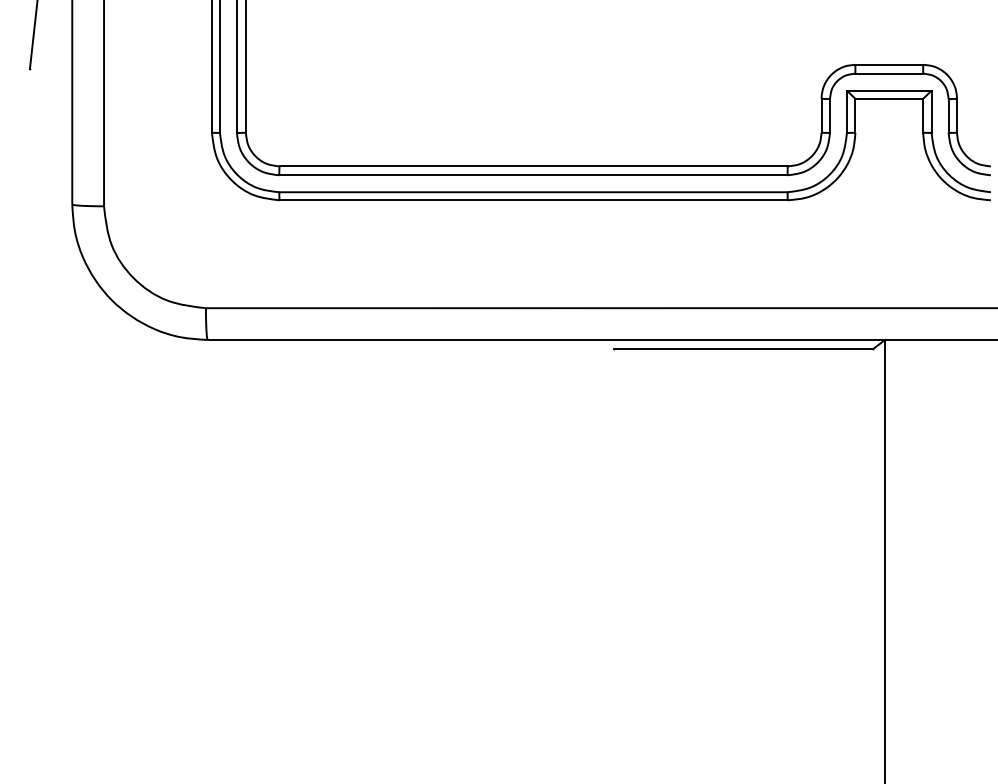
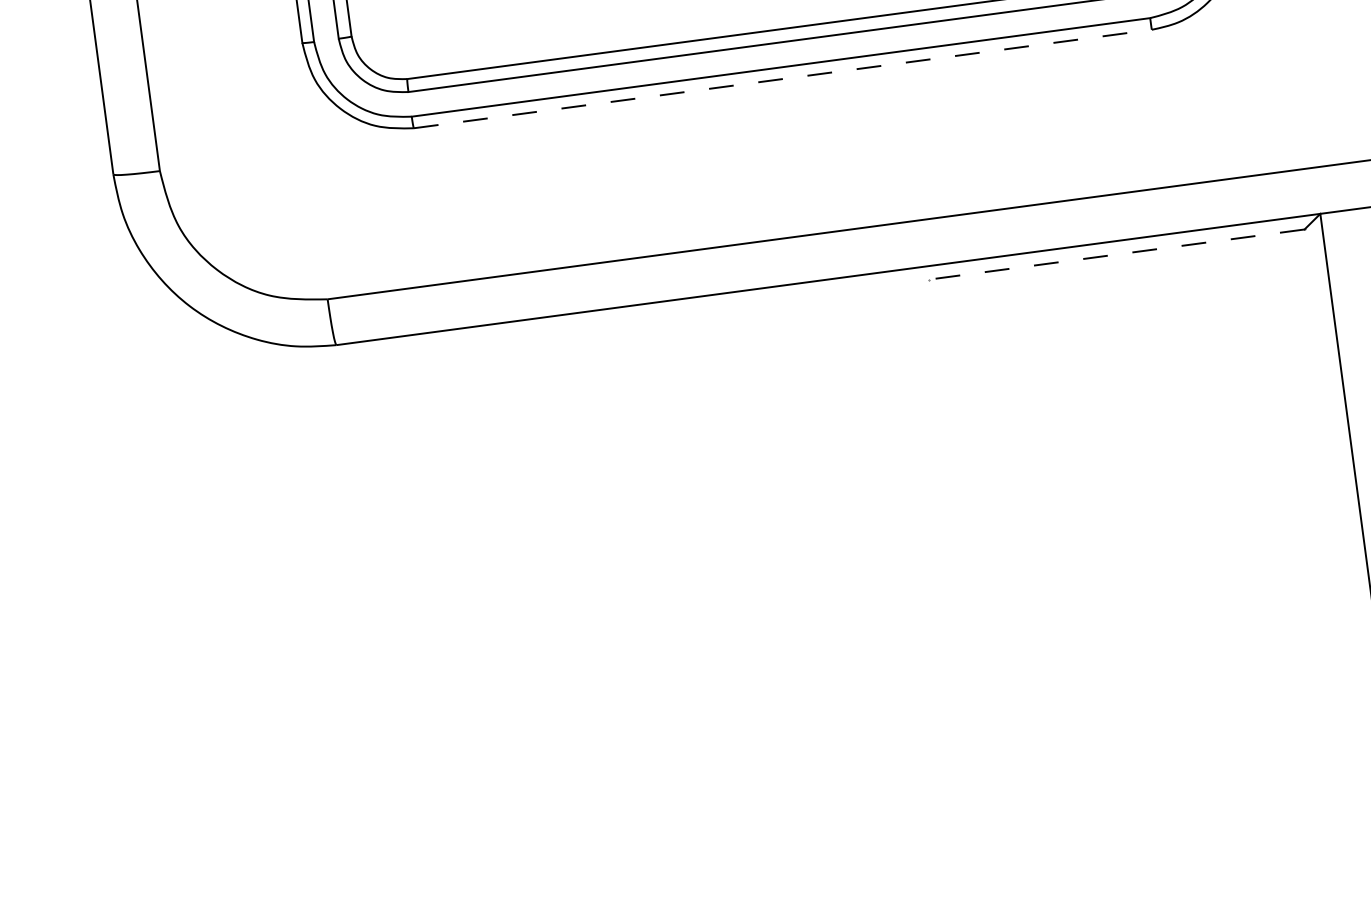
line: (533, 200) -> (782, 79), solid -> dashed
line: (743, 349) -> (1116, 255), solid -> dashed

